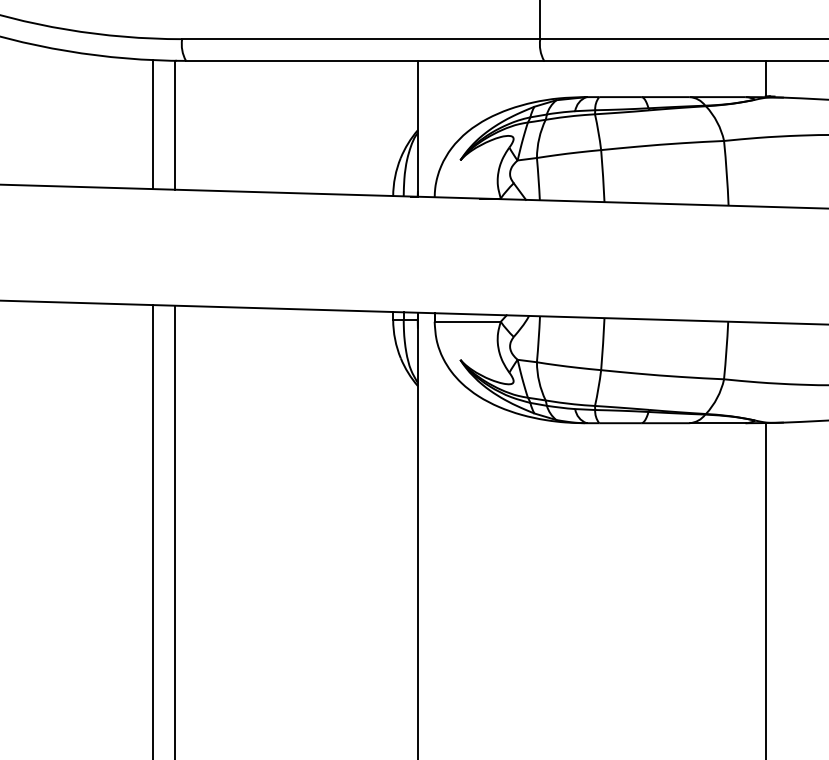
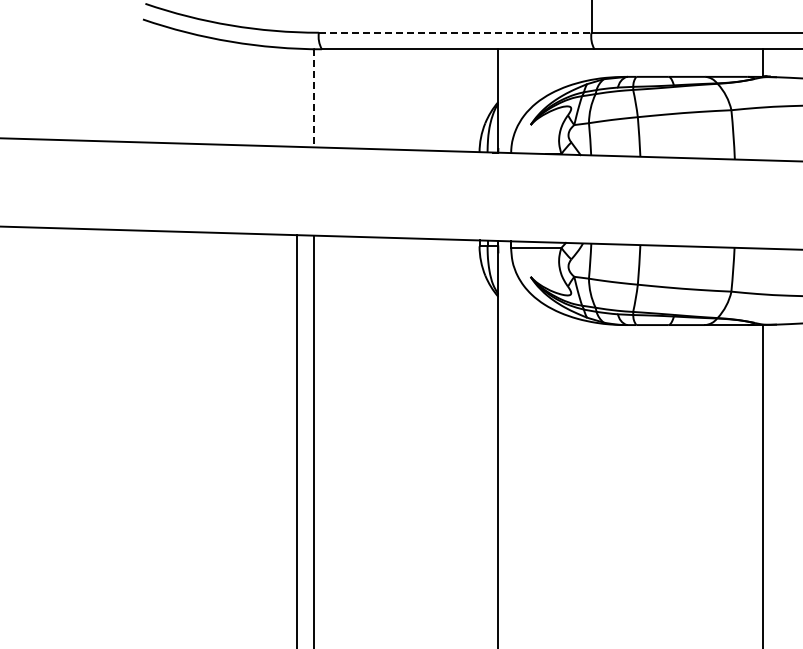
line: (361, 38) -> (455, 32), solid -> dashed
line: (154, 124) -> (297, 97), removed
line: (175, 125) -> (313, 98), solid -> dashed

